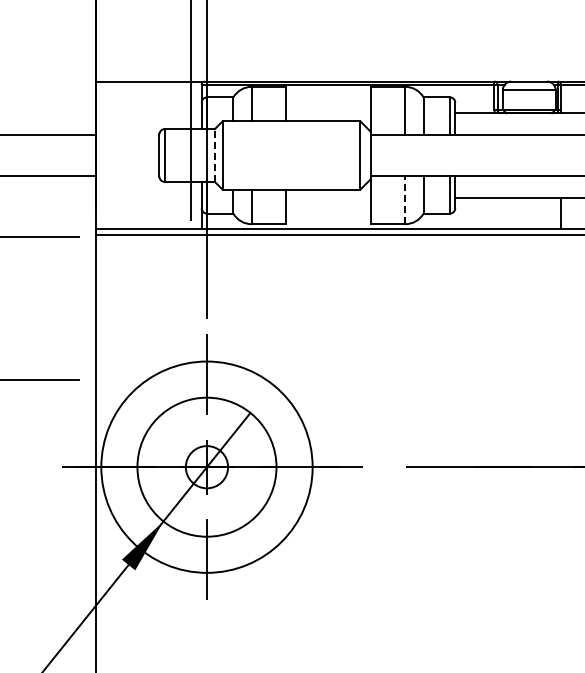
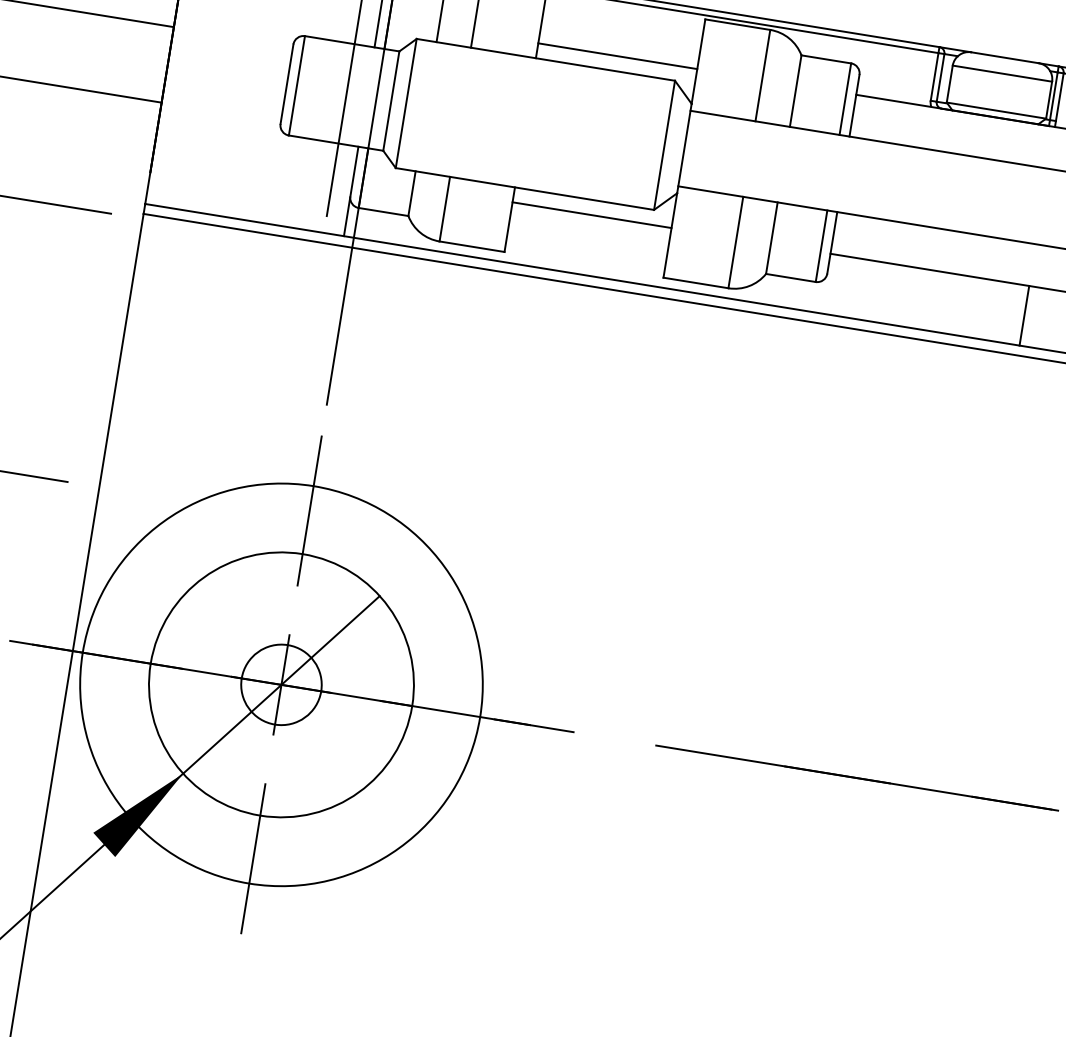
line: (328, 113) -> (617, 56), added
line: (214, 155) -> (390, 100), dashed -> solid
line: (328, 197) -> (592, 214), added
line: (405, 199) -> (736, 241), dashed -> solid

